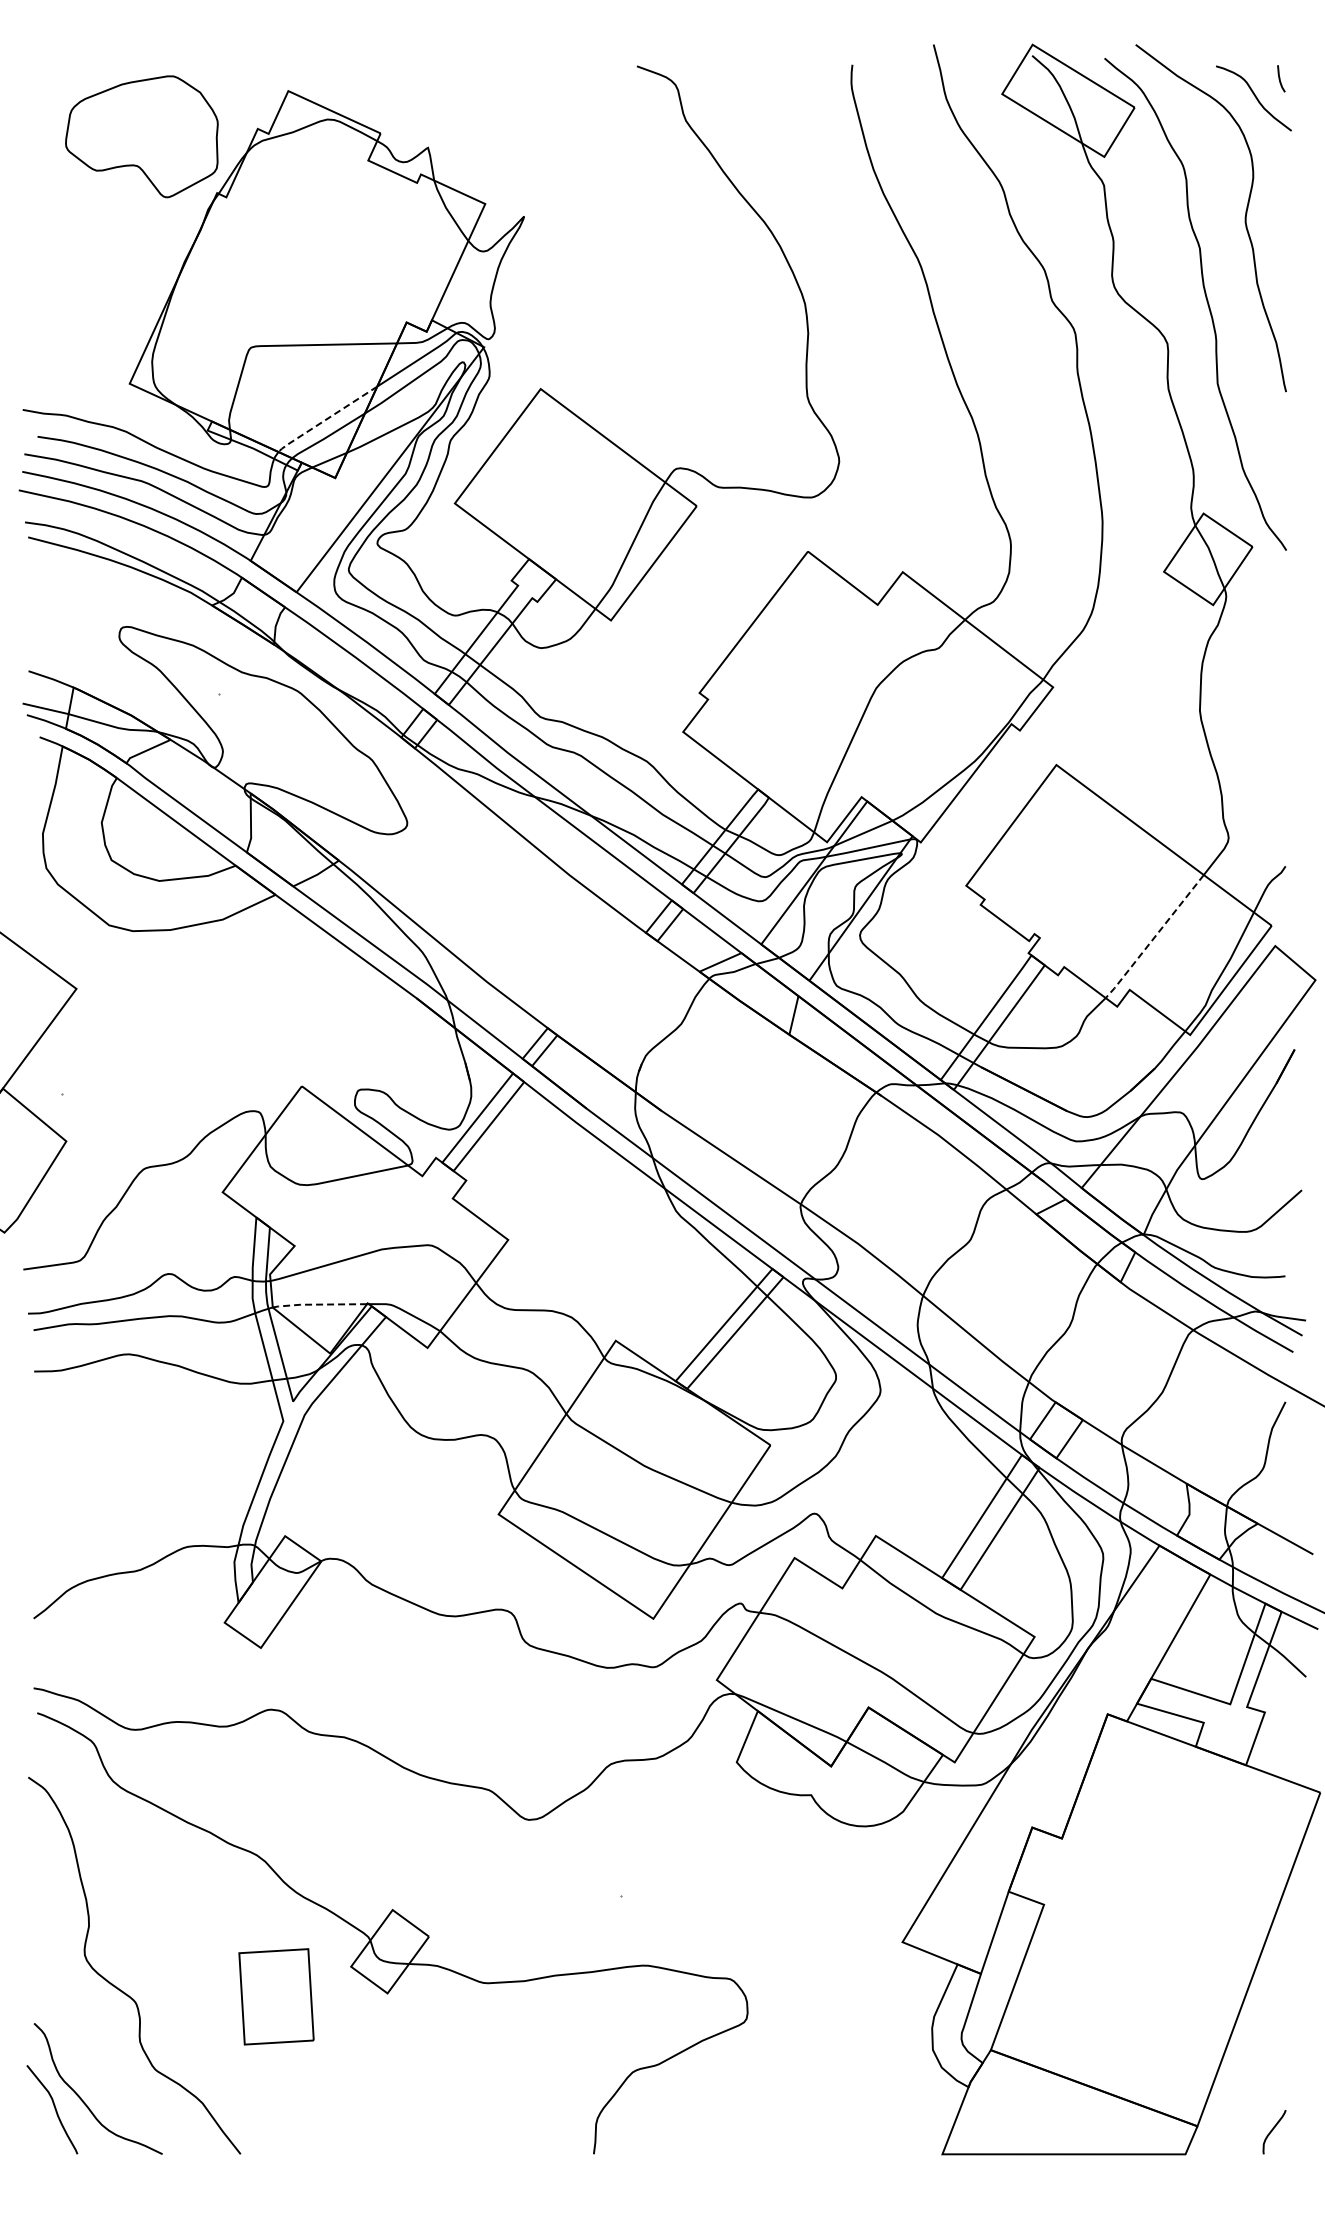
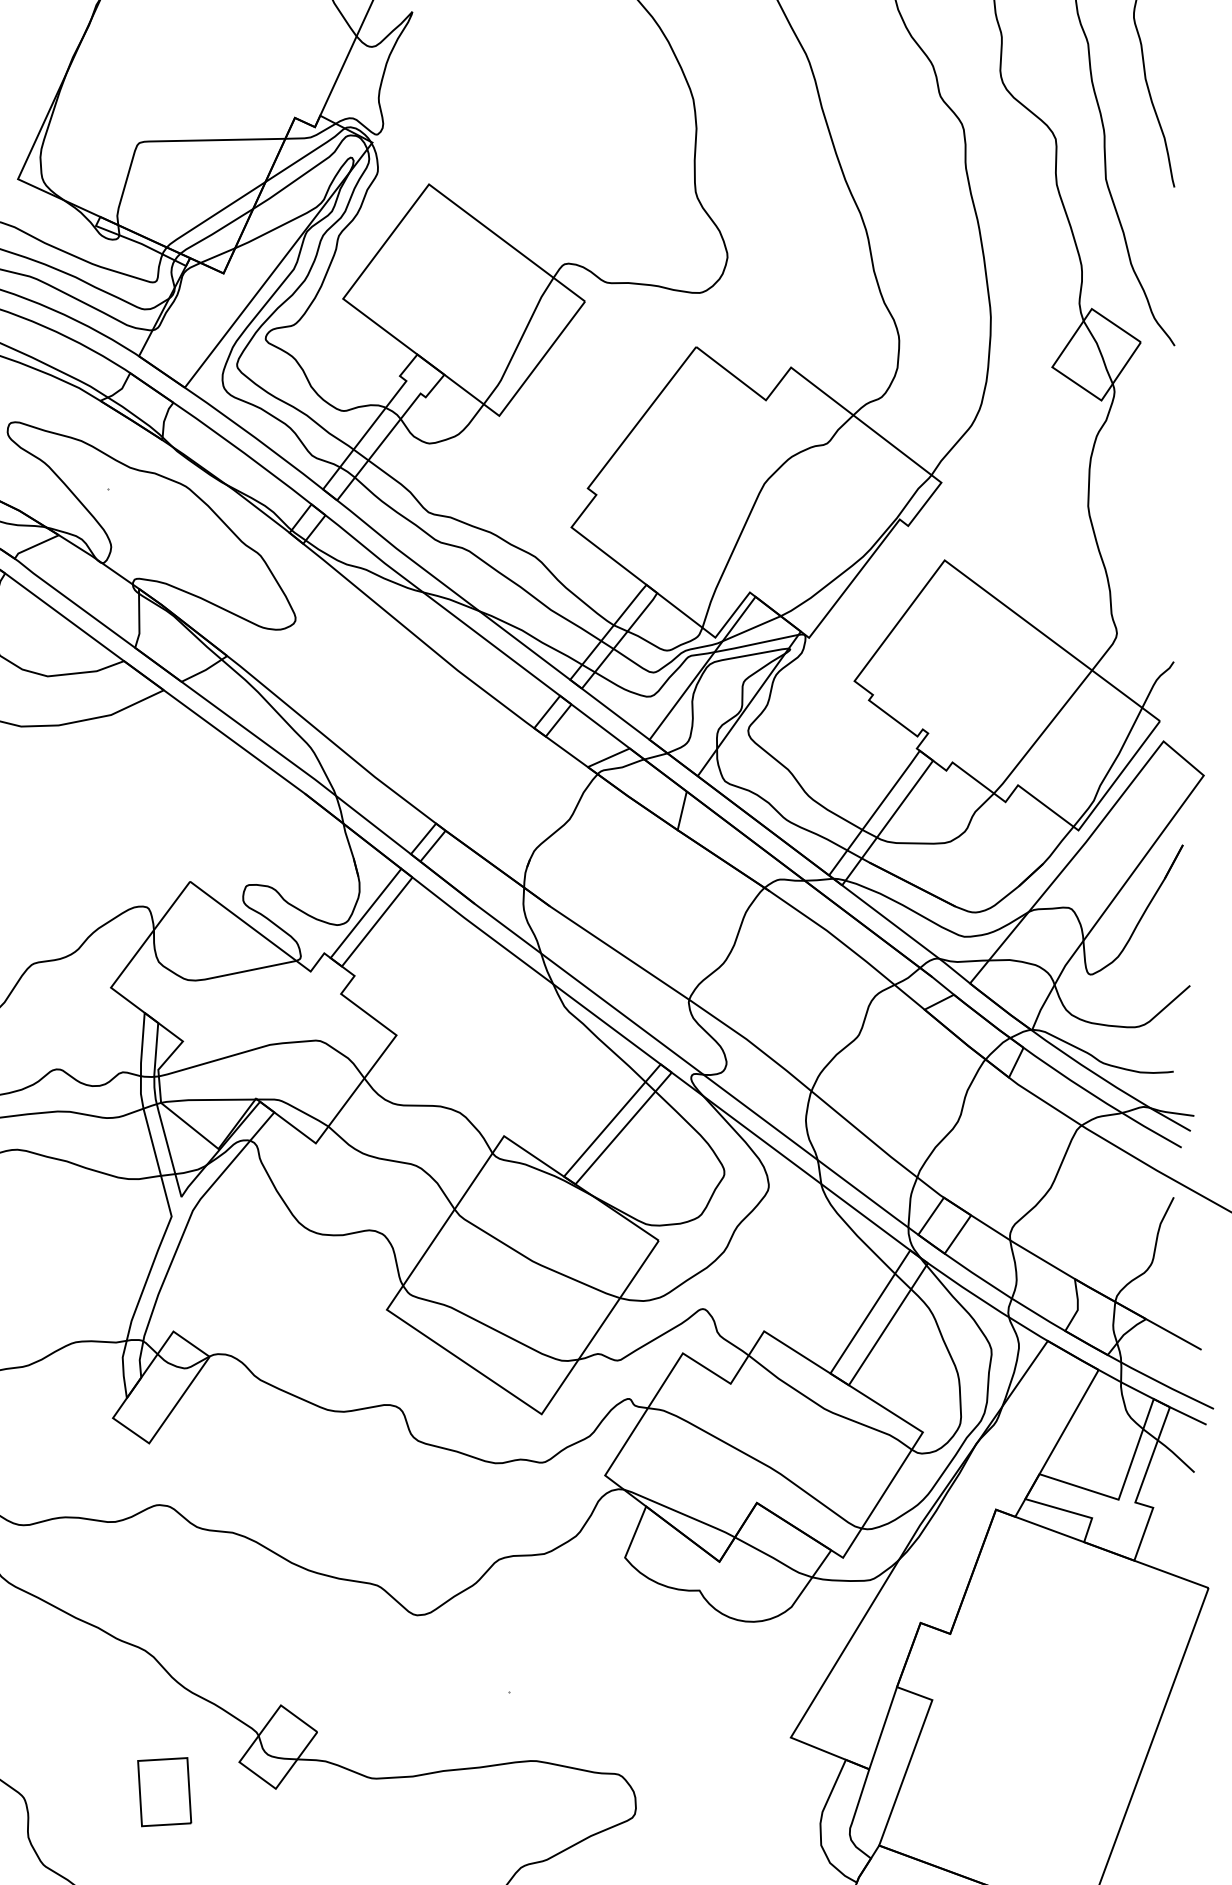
line: (326, 419) -> (214, 214), dashed -> solid
line: (1154, 937) -> (1042, 732), dashed -> solid
line: (318, 1304) -> (206, 1099), dashed -> solid
part: (275, 1996) -> (163, 1791), size x0.71

